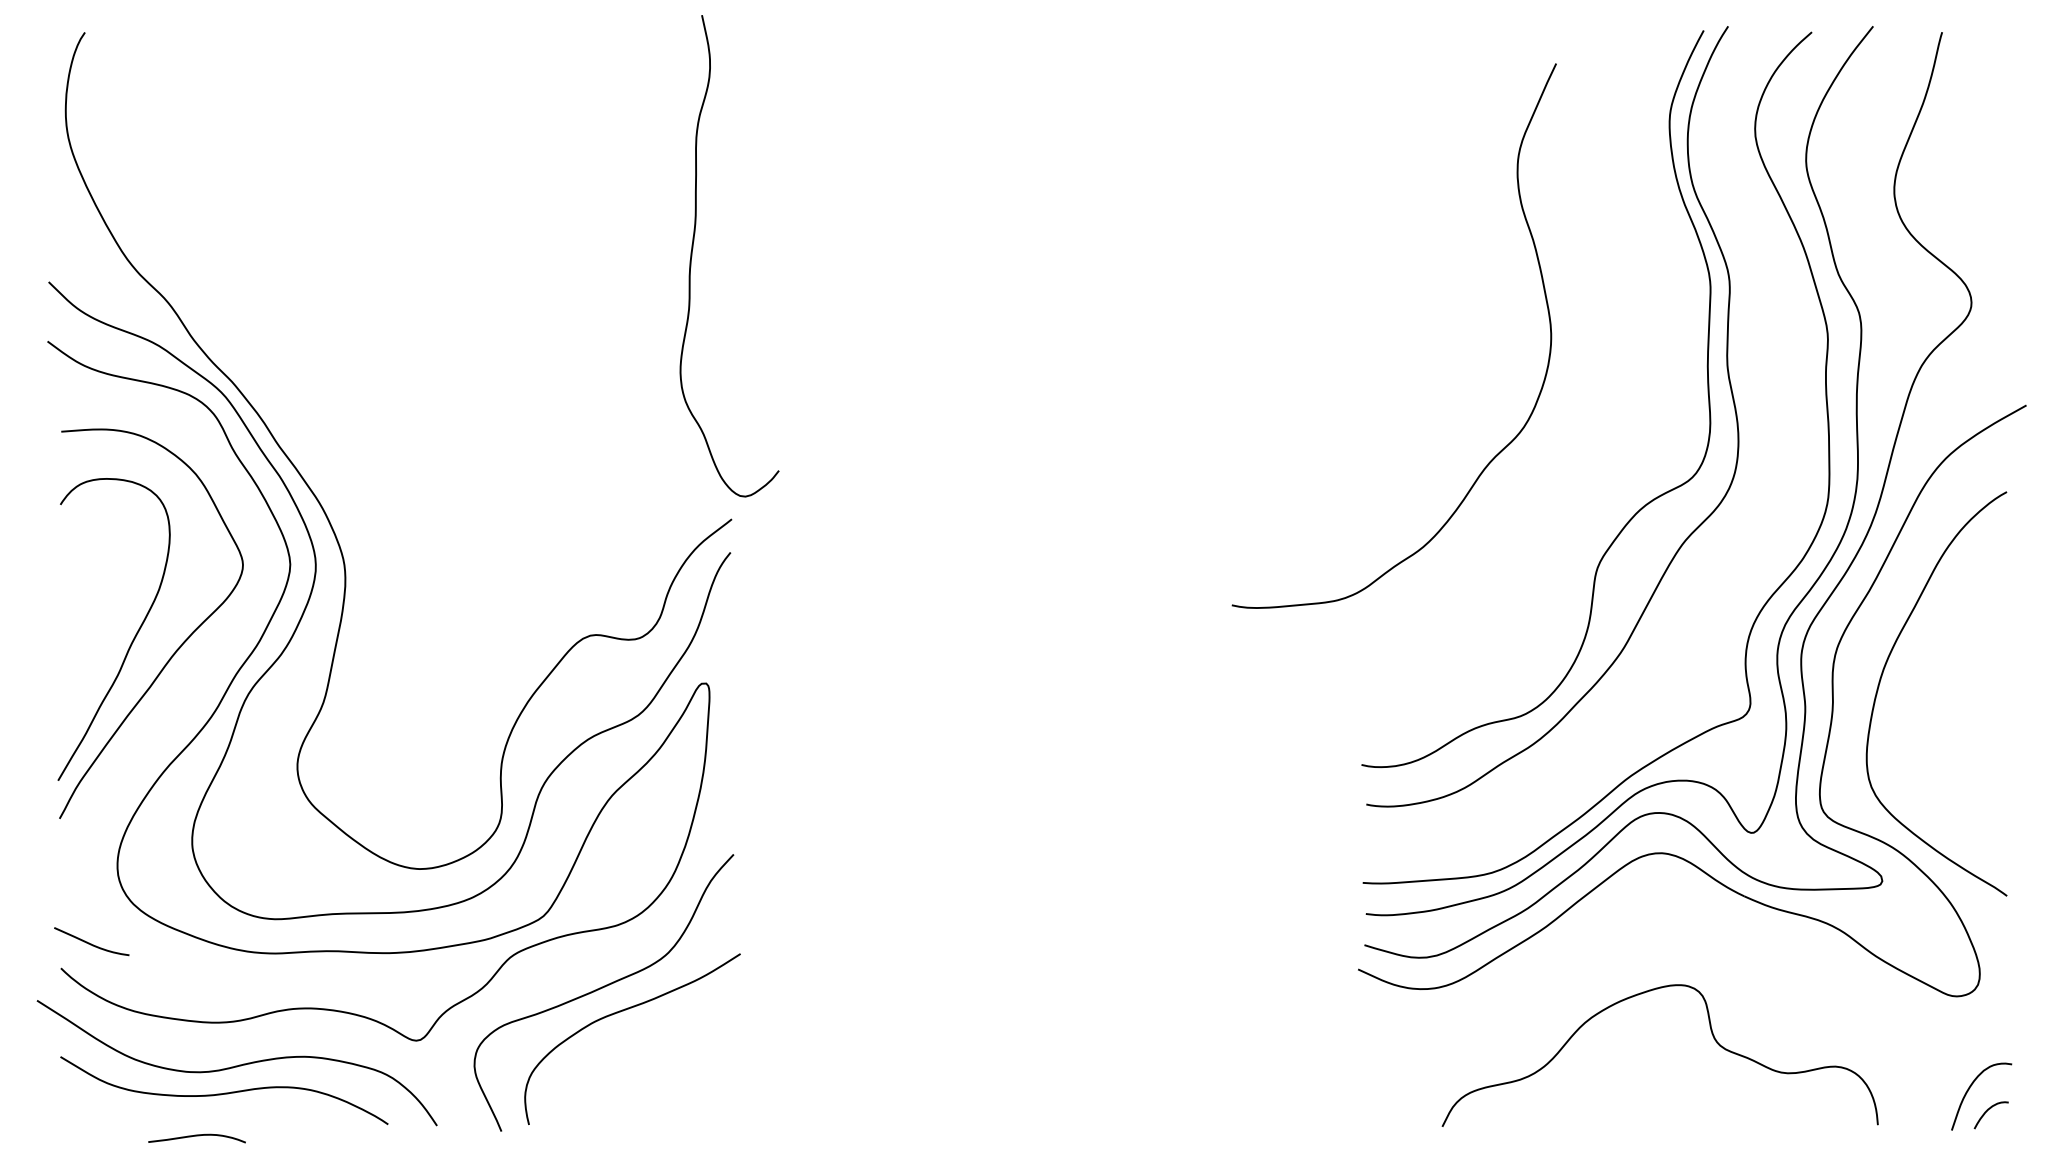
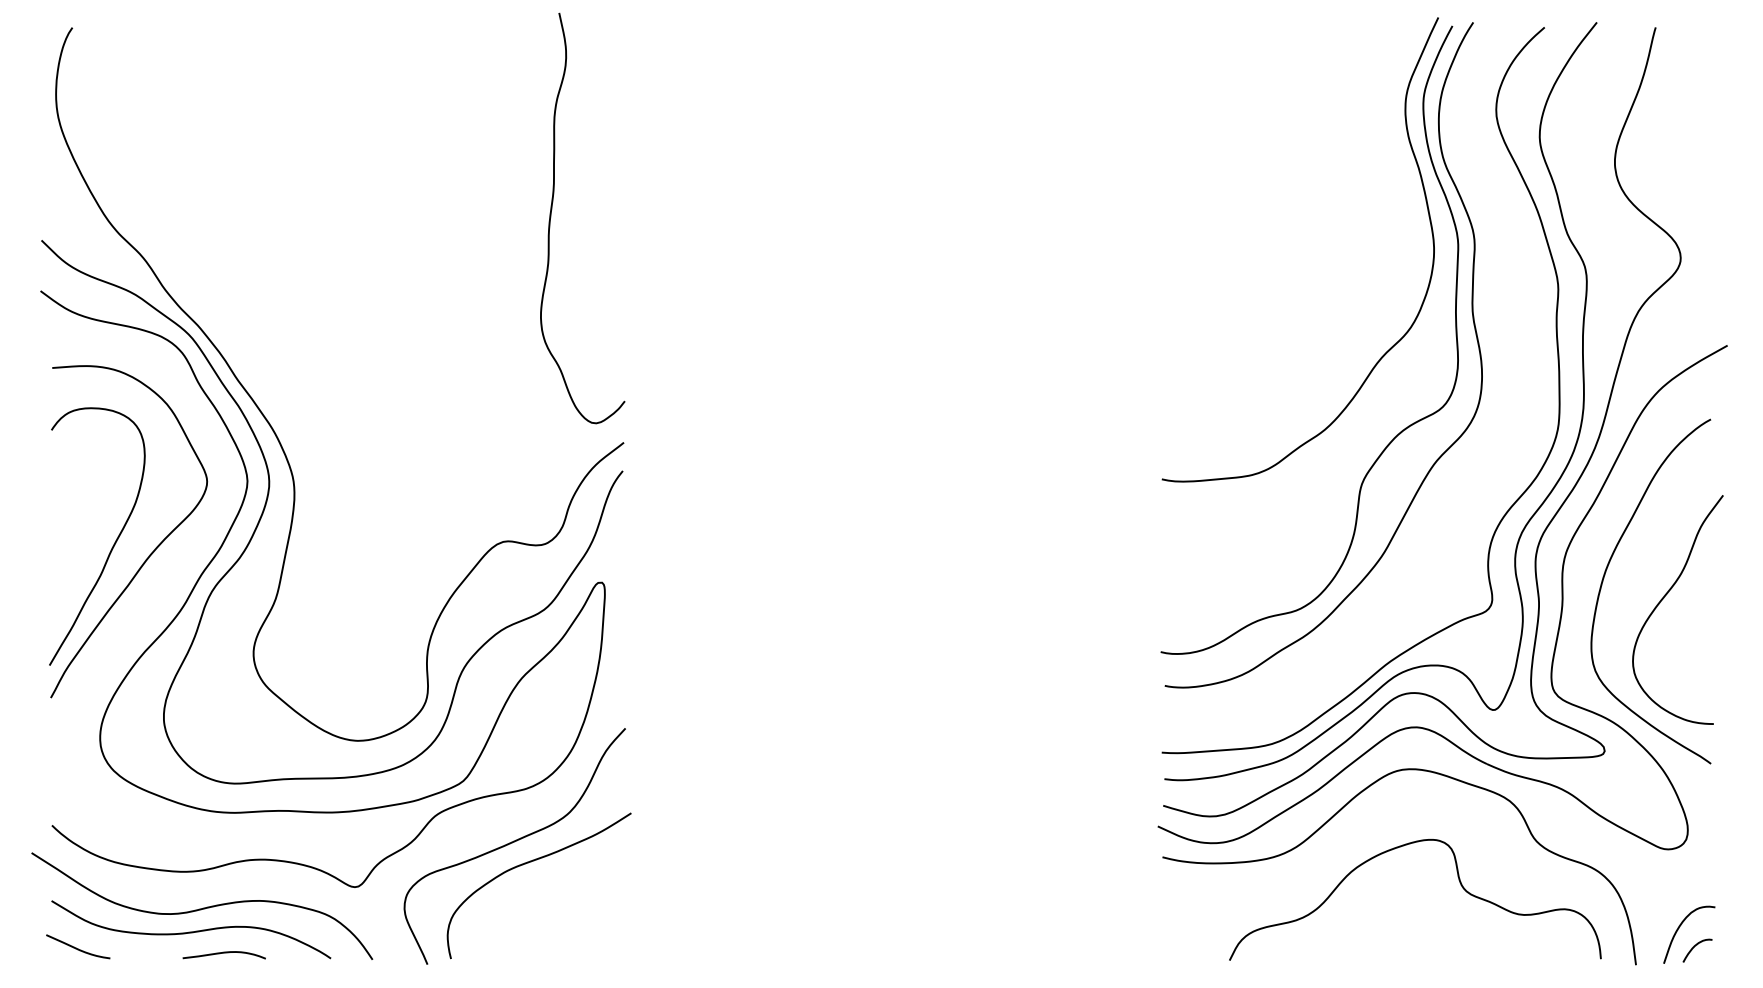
curve: (693, 248) -> (552, 211), moved
curve: (1547, 311) -> (1430, 228), moved
curve: (1953, 700) -> (1665, 597), added
curve: (91, 943) -> (78, 948), moved
curve: (1581, 943) -> (1348, 804), added
curve: (196, 1136) -> (223, 953), moved

